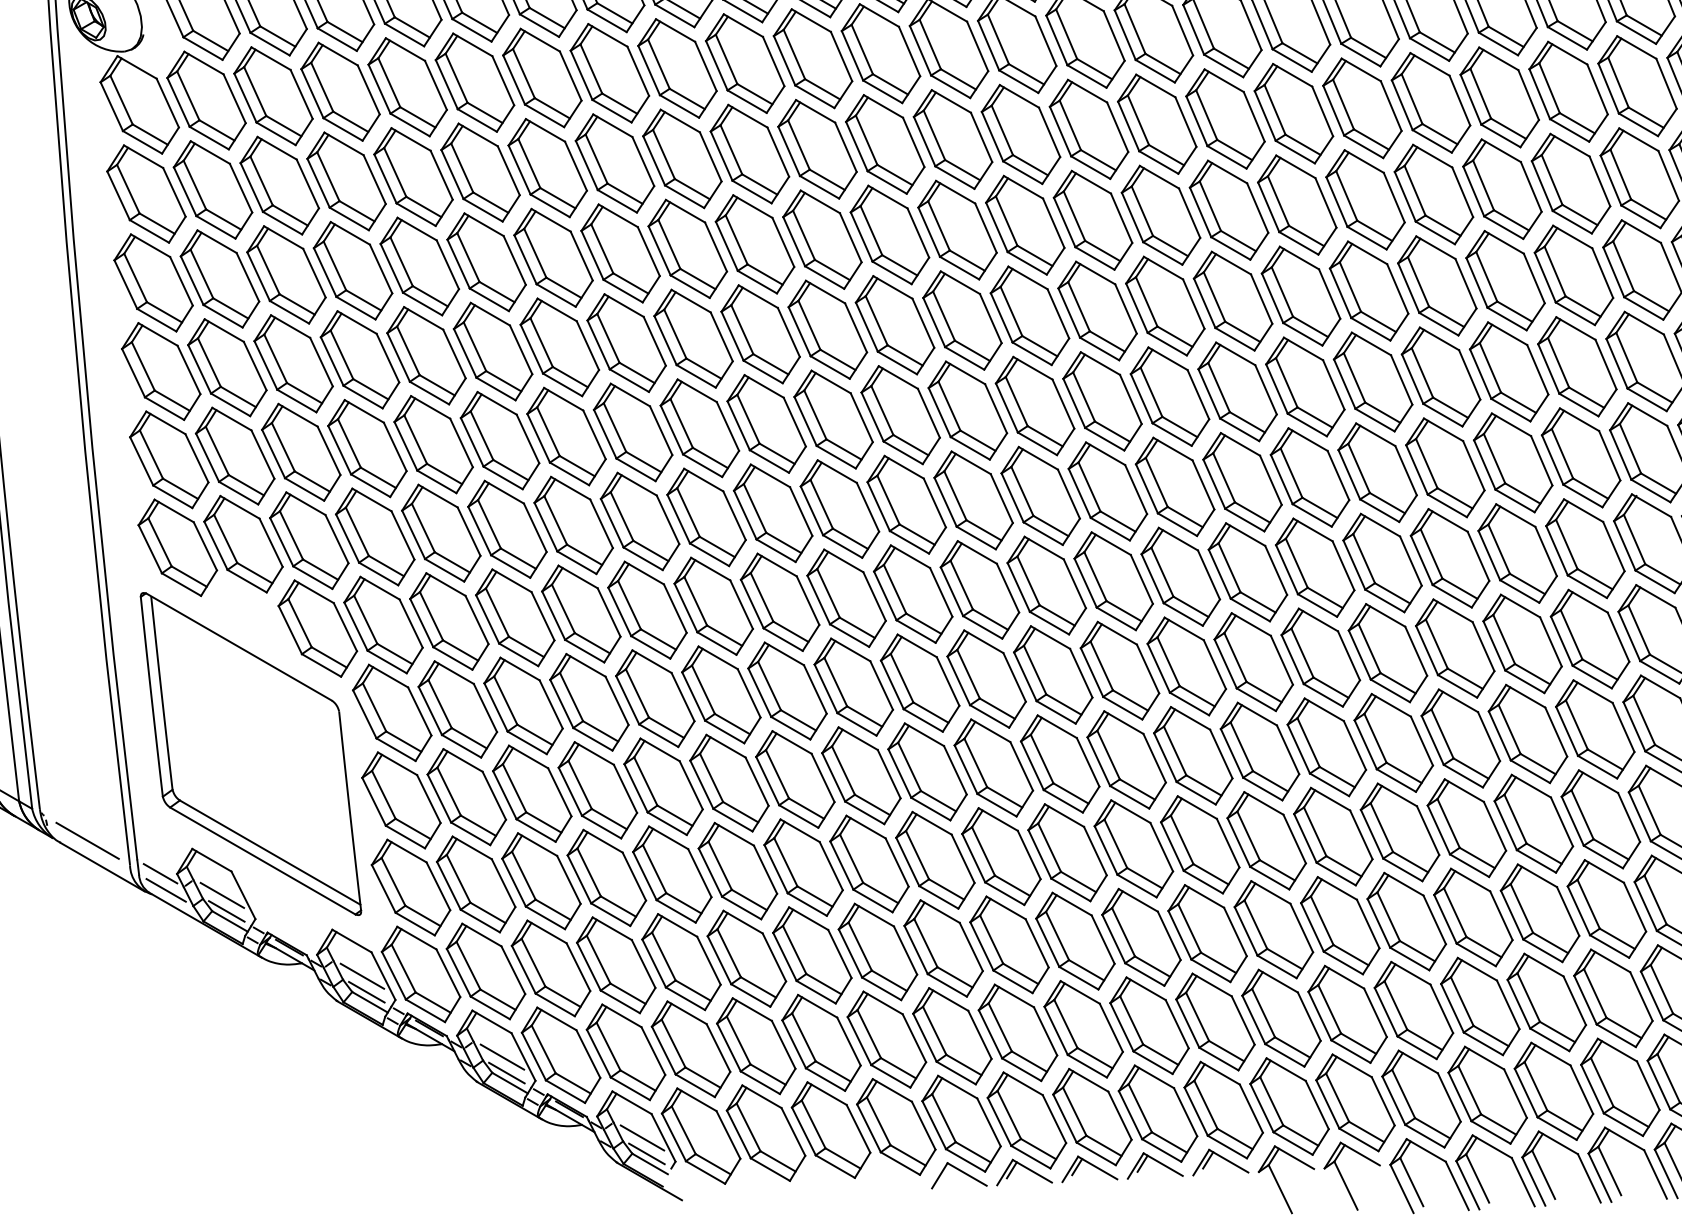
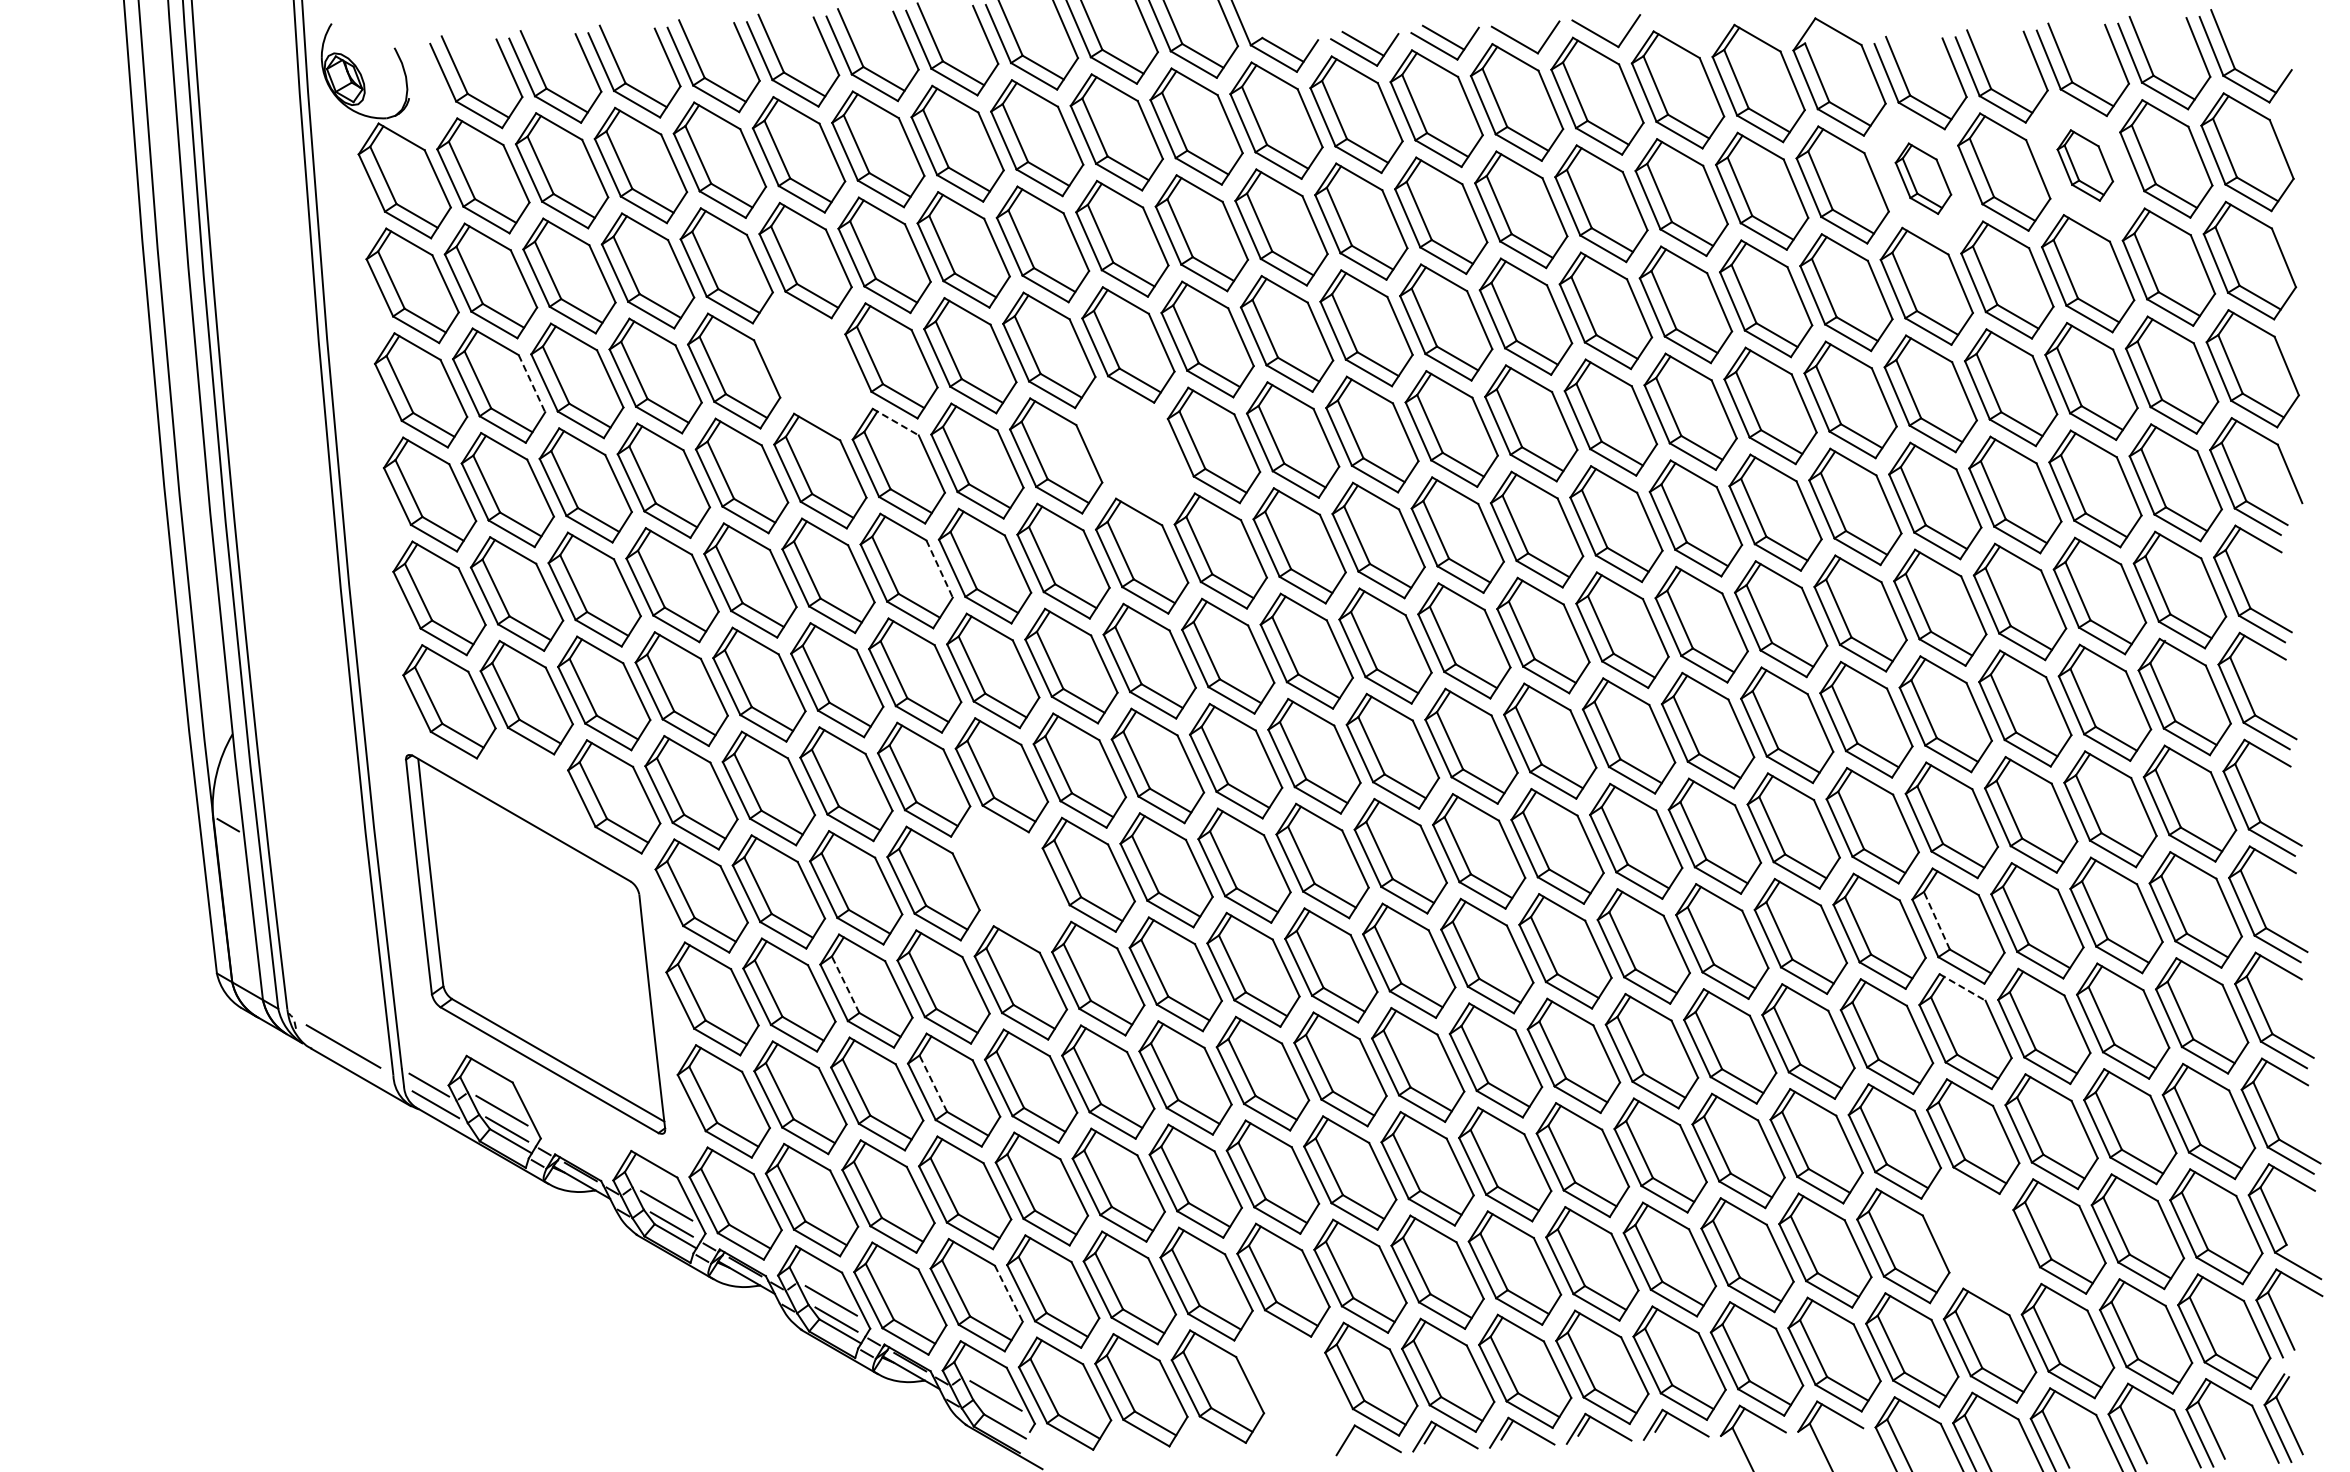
part: (1568, 91) -> (2085, 165), size x0.6
part: (1431, 102) -> (1923, 178), size x0.6
part: (486, 261) -> (812, 365), removed
line: (247, 277) -> (531, 383), solid -> dashed
line: (556, 310) -> (895, 422), solid -> dashed
part: (760, 334) -> (1134, 450), removed
line: (594, 435) -> (939, 569), solid -> dashed
part: (655, 698) -> (1011, 879), removed
line: (1442, 733) -> (1936, 920), solid -> dashed
line: (514, 788) -> (845, 984), solid -> dashed
line: (1464, 790) -> (1962, 987), solid -> dashed
line: (589, 872) -> (933, 1083), solid -> dashed
part: (1480, 1006) -> (1981, 1241), removed
line: (653, 1051) -> (1009, 1294), solid -> dashed
part: (896, 1126) -> (1294, 1382), removed
line: (647, 1153) -> (1001, 1414), removed

